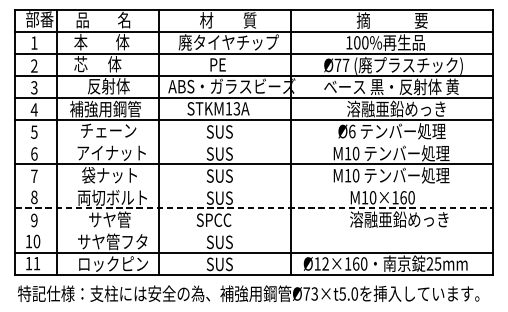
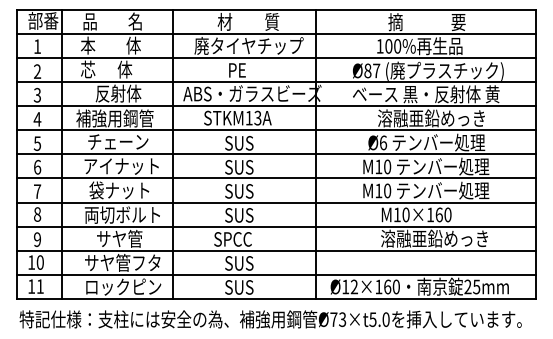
text: (337, 65) -> (367, 70), Ø77 -> Ø87
line: (254, 142) -> (276, 154), added
line: (254, 186) -> (276, 202), added
line: (254, 208) -> (276, 226), dashed -> solid
line: (254, 230) -> (276, 250), added

